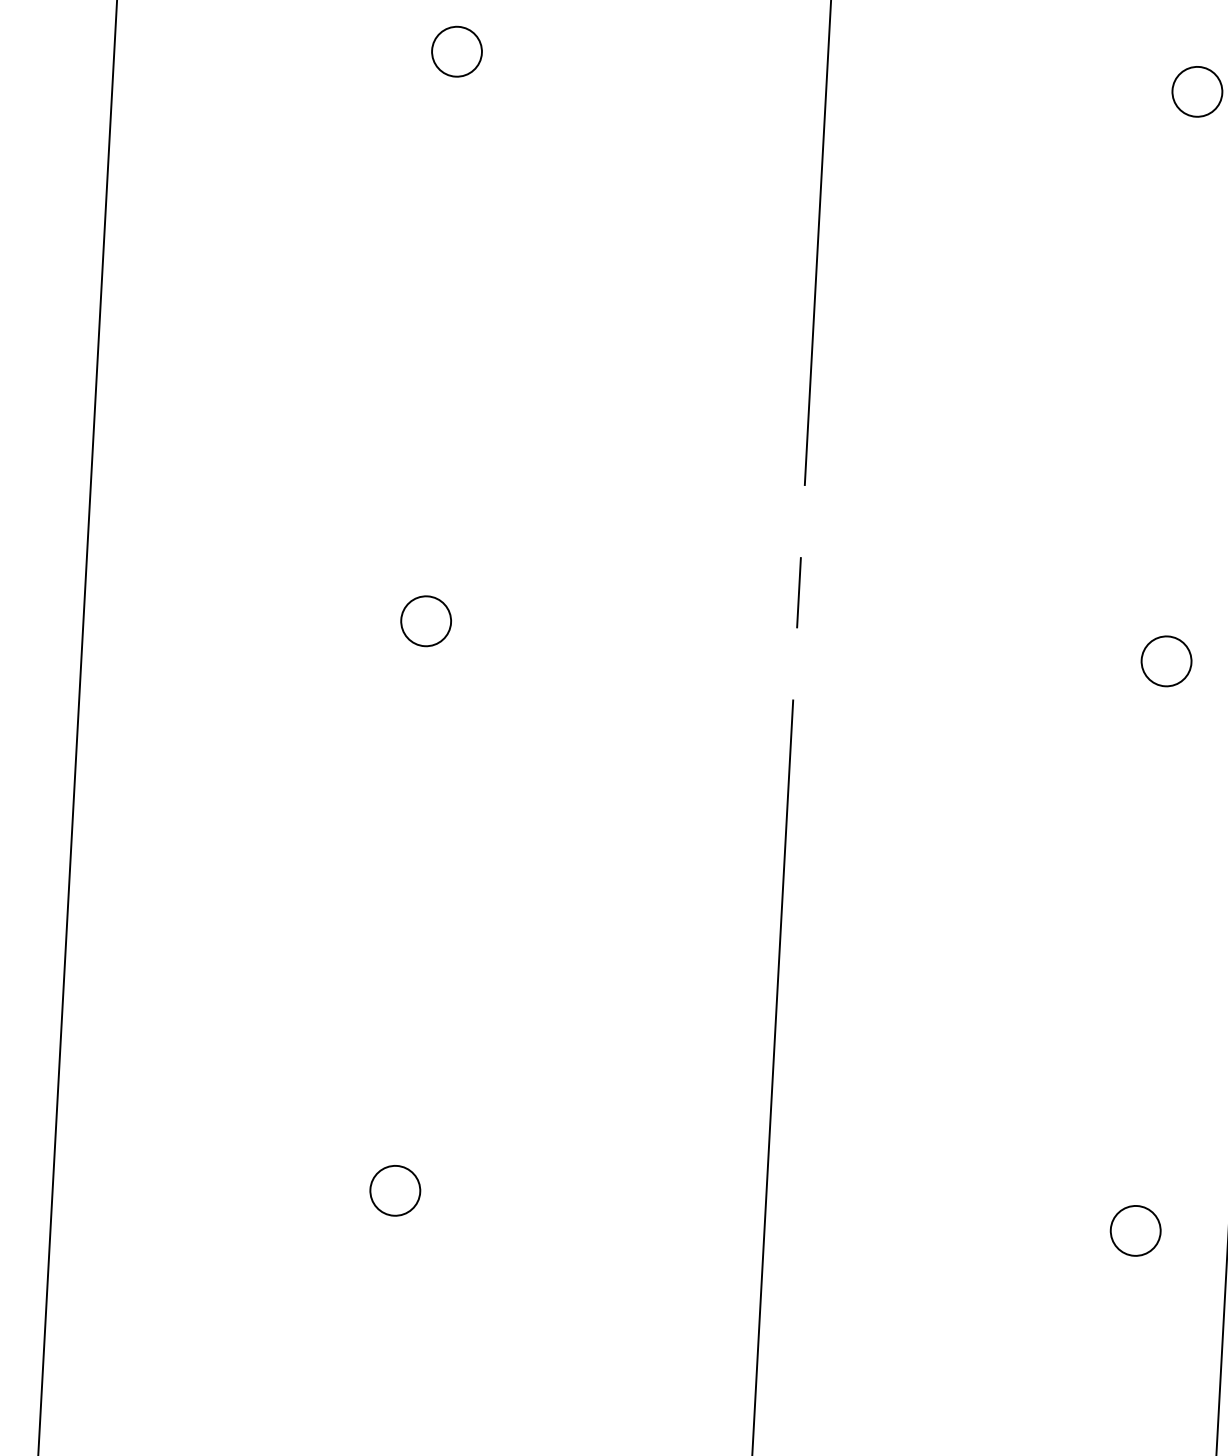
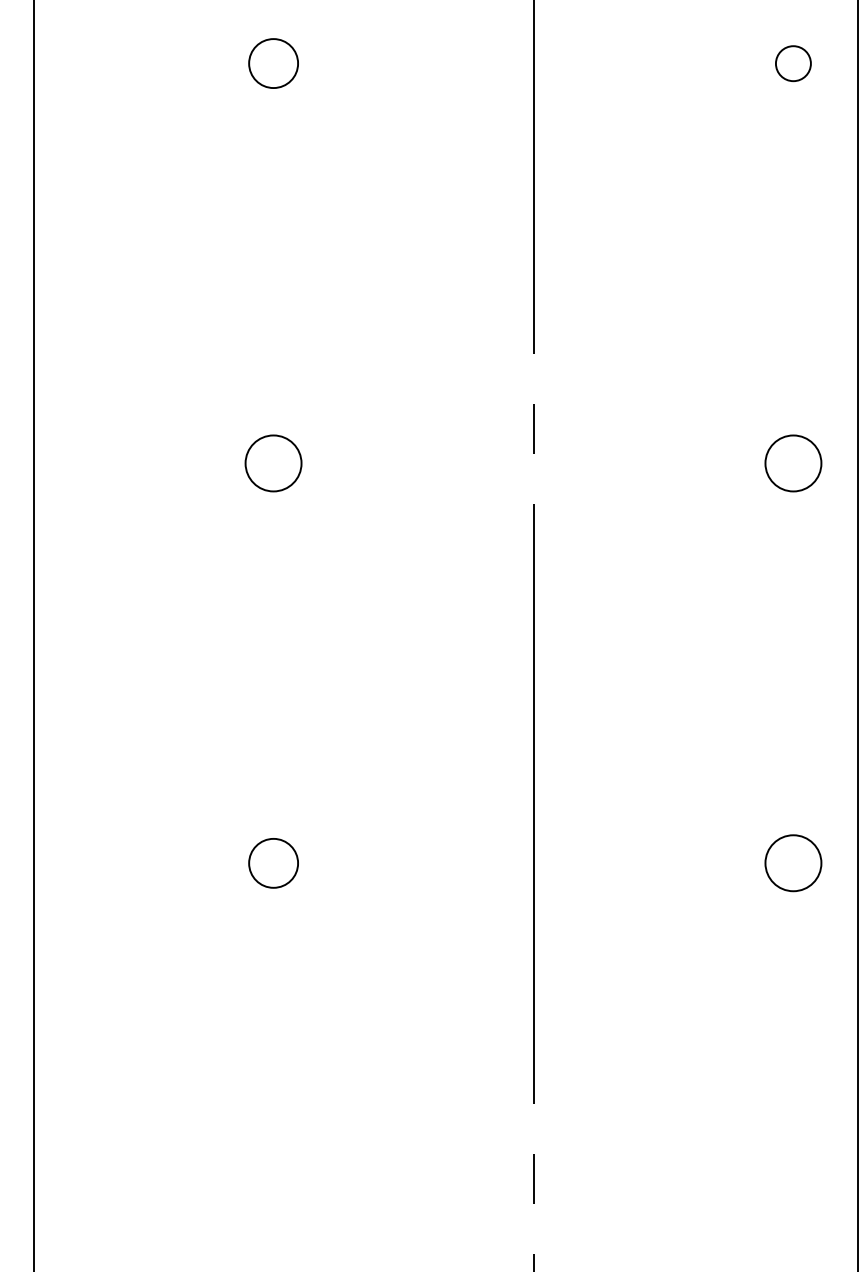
circle: (456, 51) -> (273, 63), size x1.4
circle: (425, 621) -> (273, 463), size x1.6
circle: (1165, 659) -> (792, 462), size x1.6
circle: (395, 1189) -> (273, 862), size x1.4
circle: (1134, 1229) -> (792, 862), size x1.6

